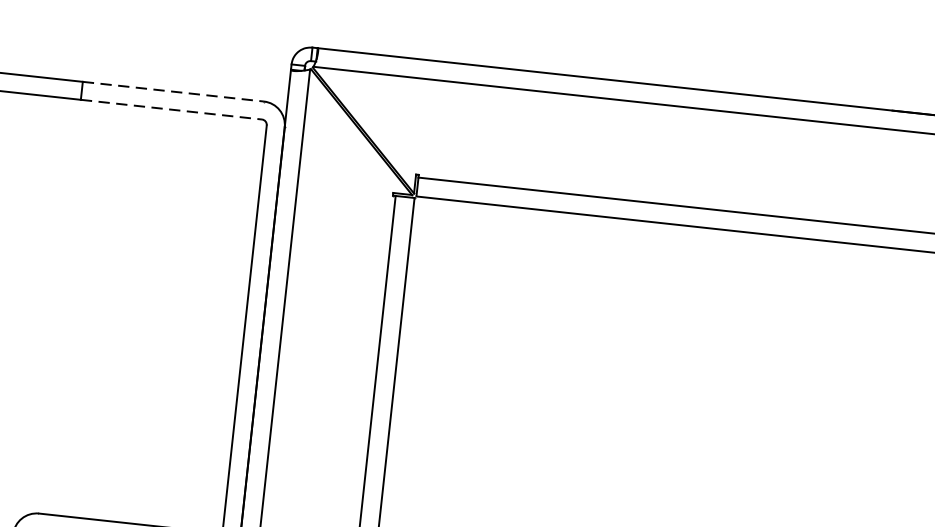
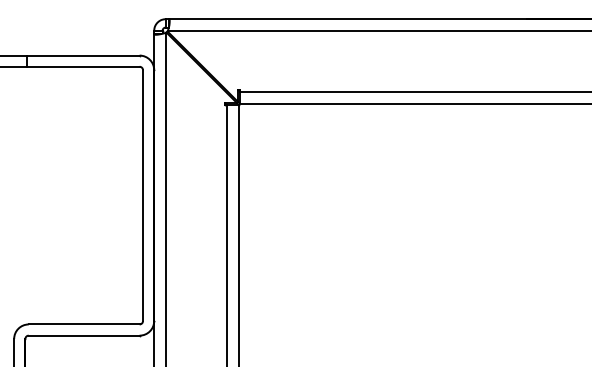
line: (173, 91) -> (83, 55), dashed -> solid
line: (171, 109) -> (83, 66), dashed -> solid

